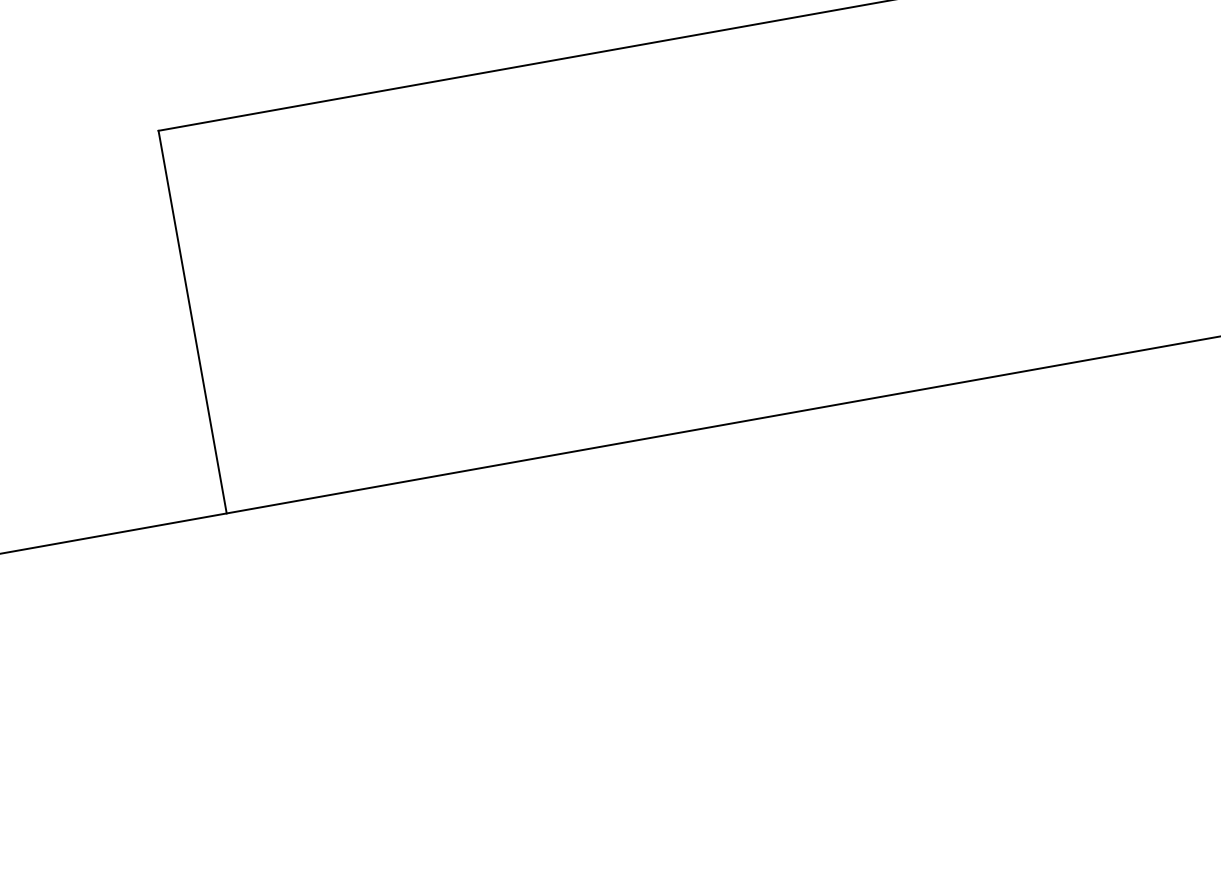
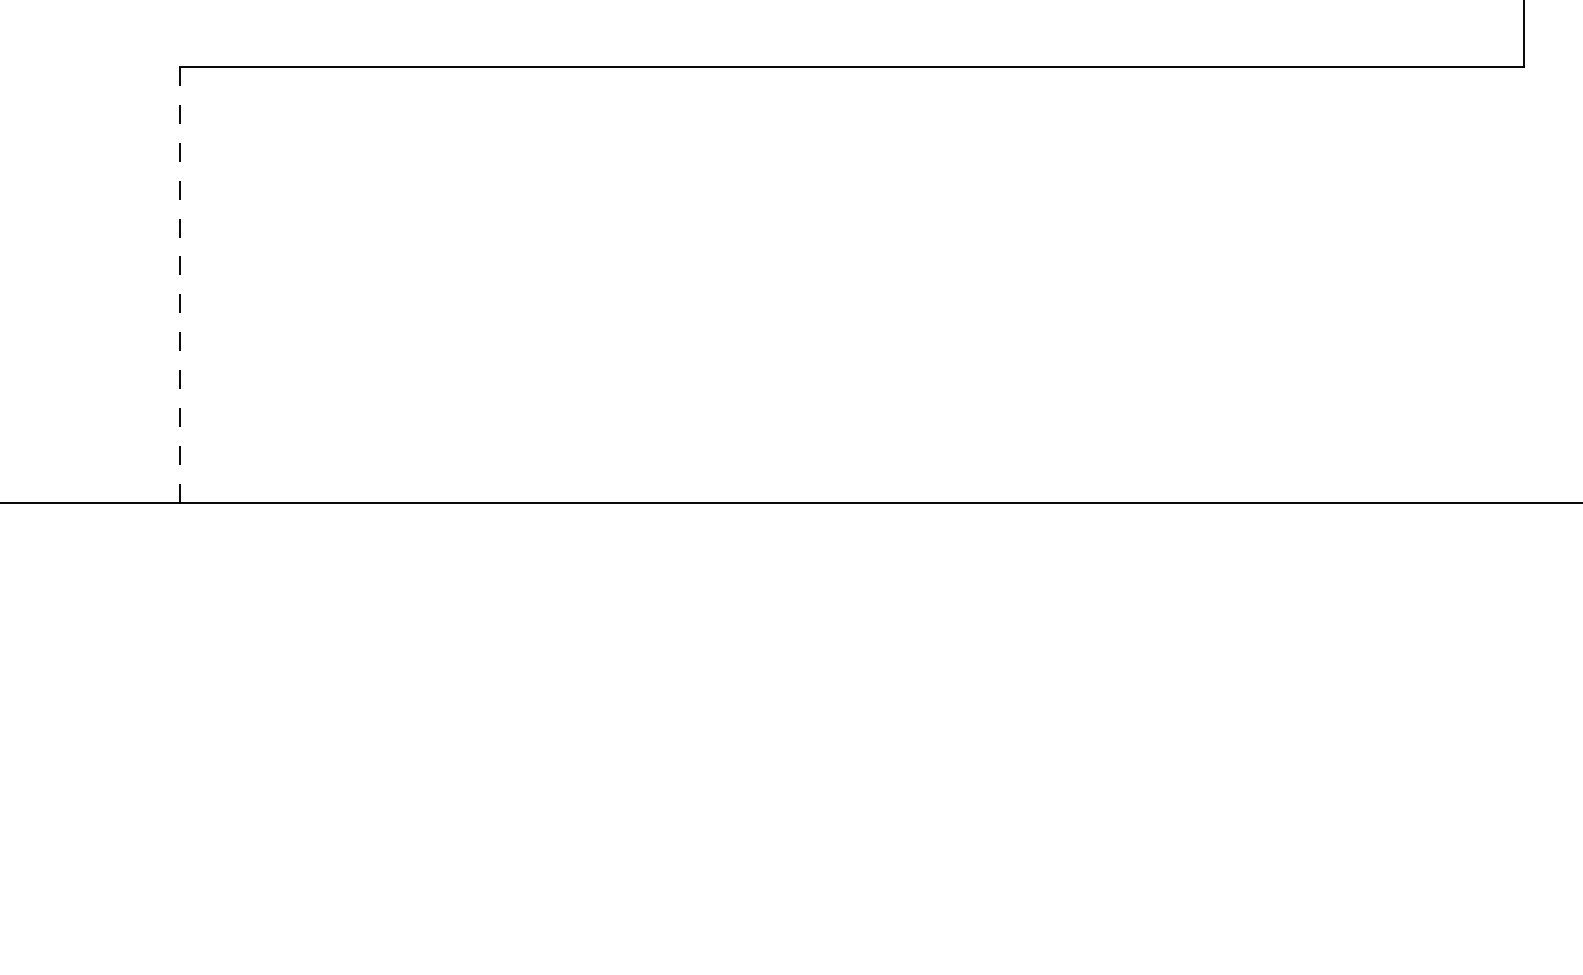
line: (192, 321) -> (180, 284), solid -> dashed

